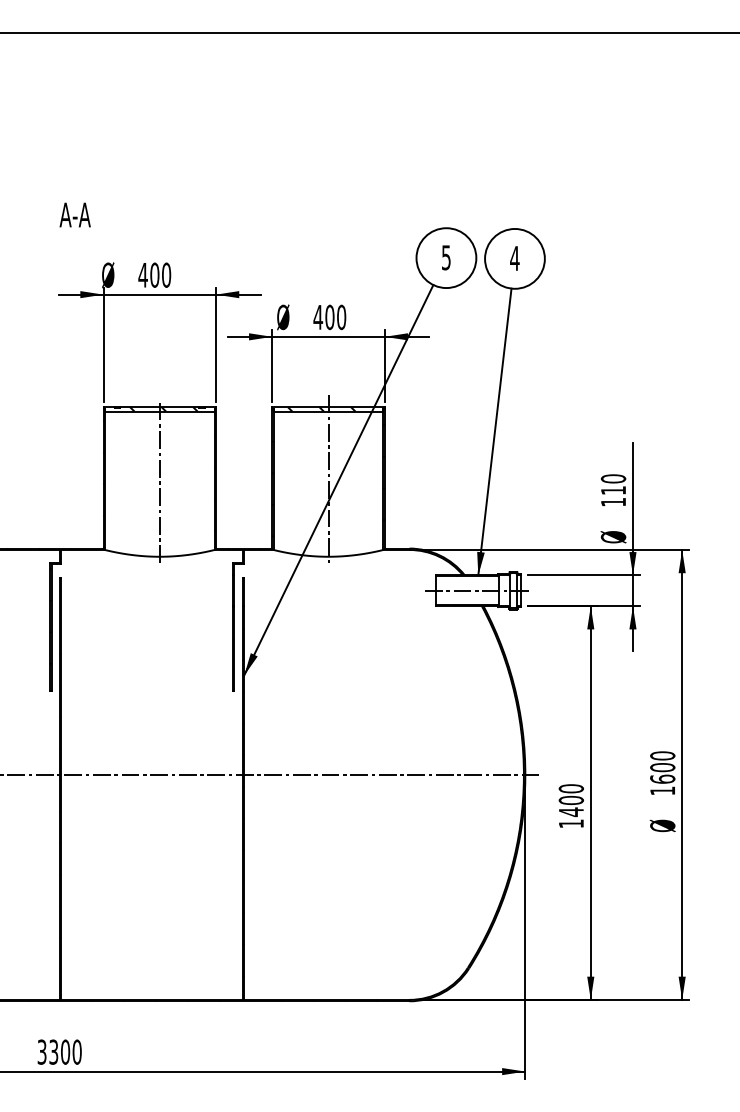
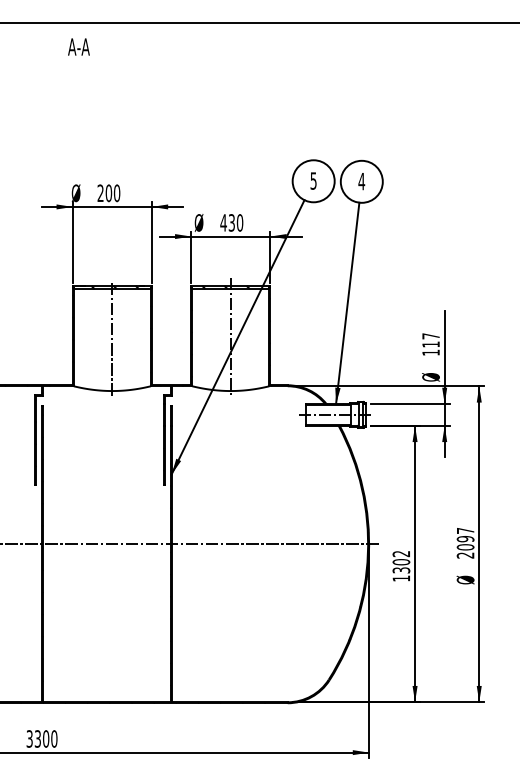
text: (74, 214) -> (78, 46), moved
text: (142, 274) -> (100, 192), 400 -> 200
text: (329, 316) -> (231, 222), 400 -> 430
text: (612, 479) -> (430, 336), 110 -> 117
text: (662, 772) -> (465, 542), 1600 -> 2097
text: (571, 799) -> (401, 561), 1400 -> 1302

